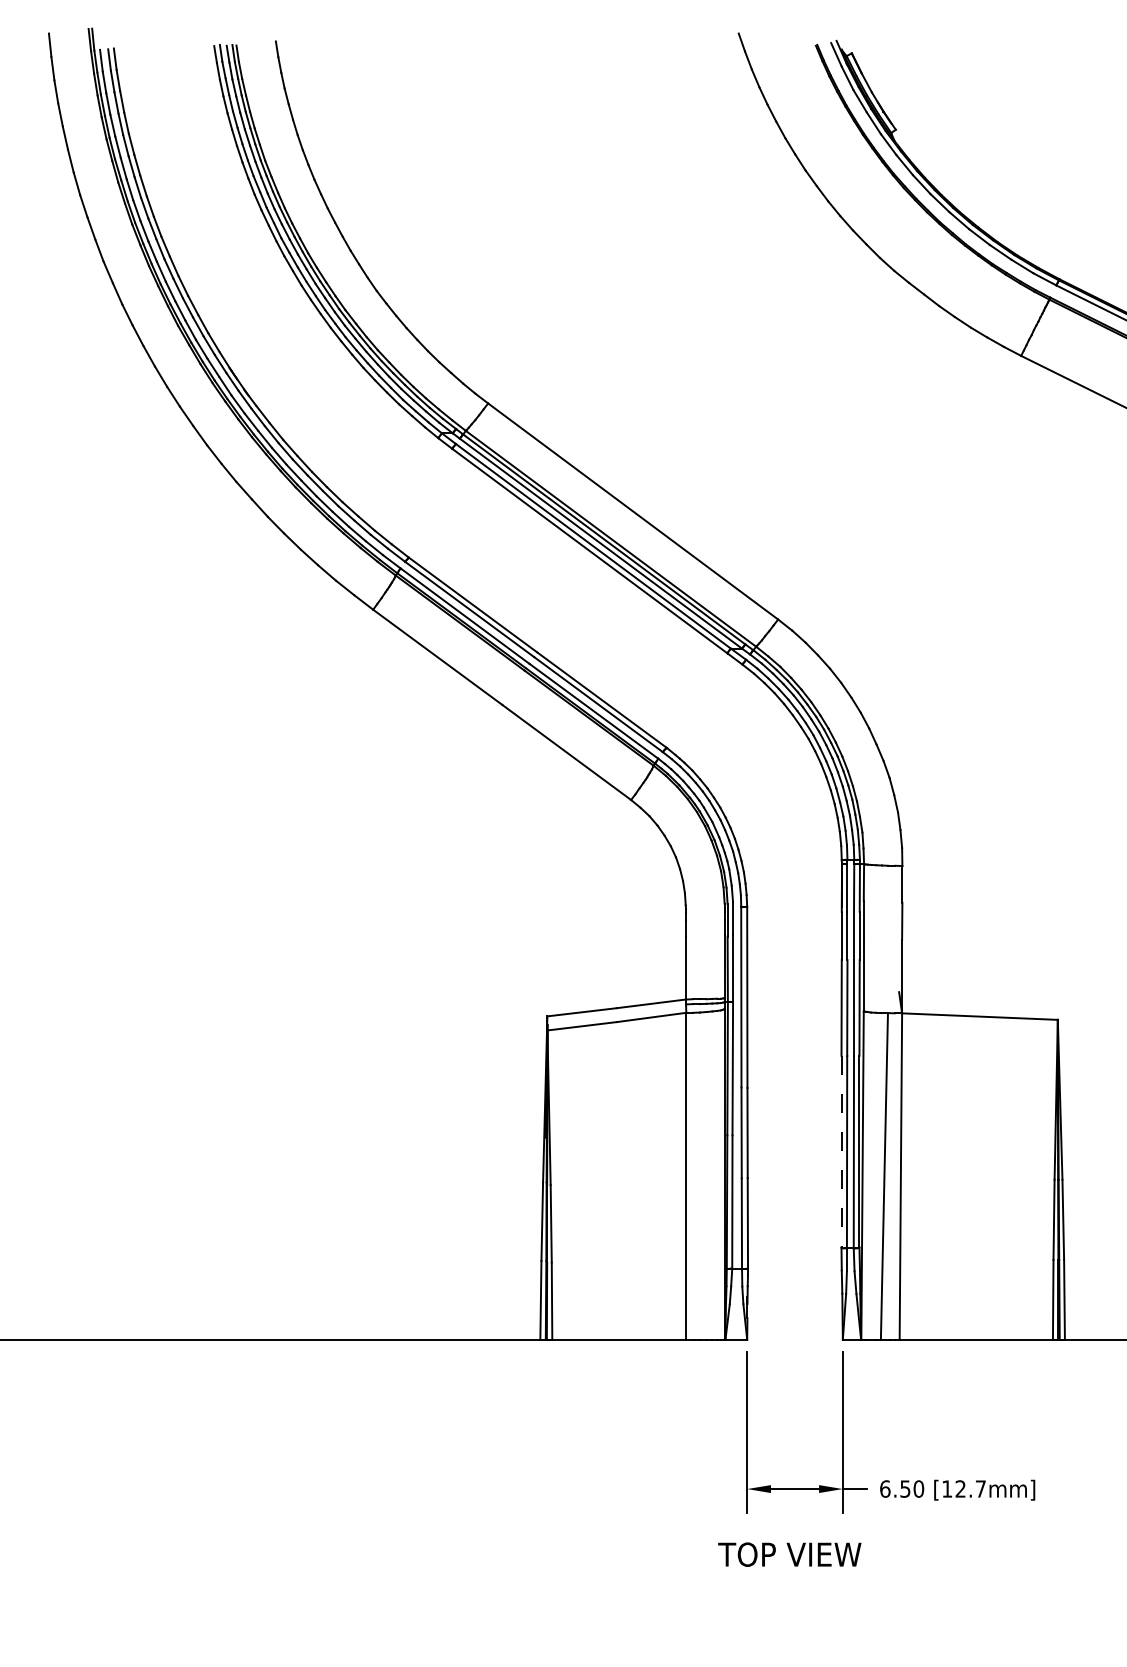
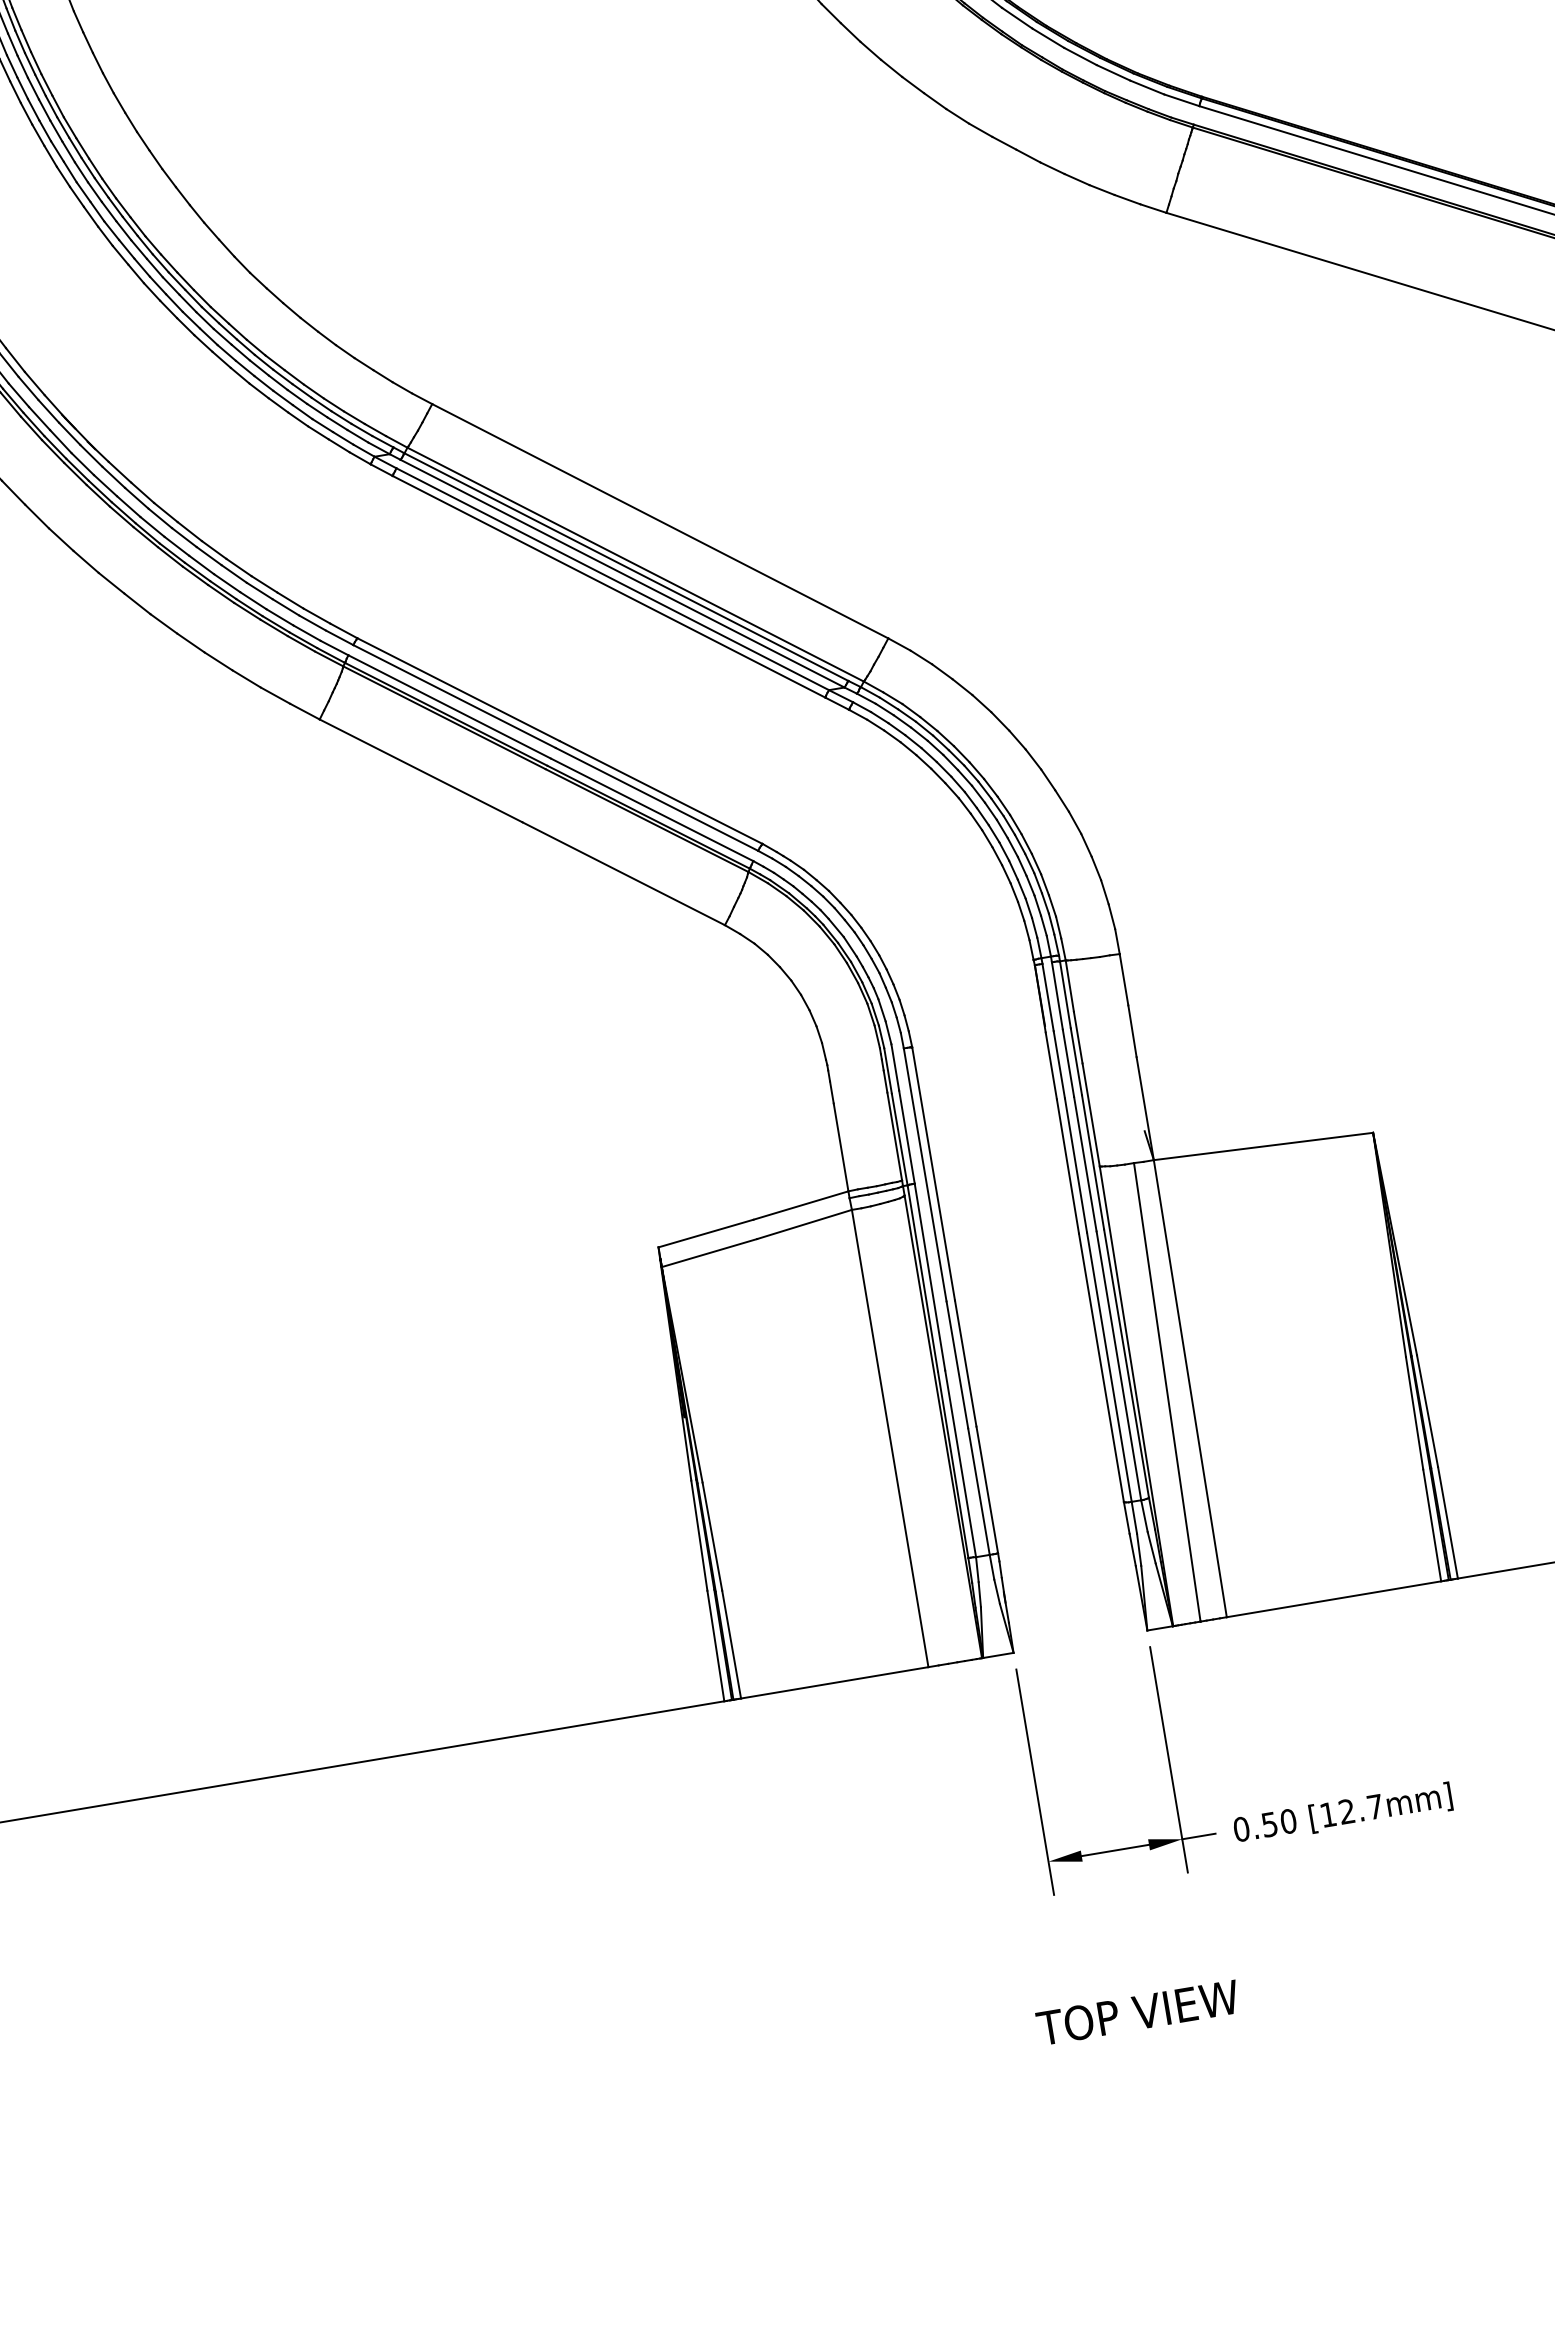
line: (841, 1151) -> (1101, 1367), dashed -> solid
text: (885, 1488) -> (1241, 1828), 6.50 -> 0.50
text: (789, 1554) -> (1137, 2012), moved

